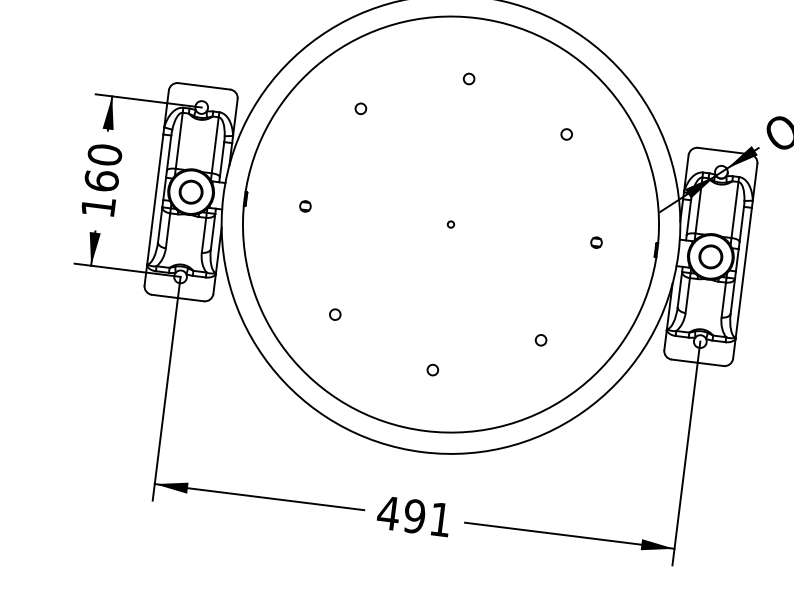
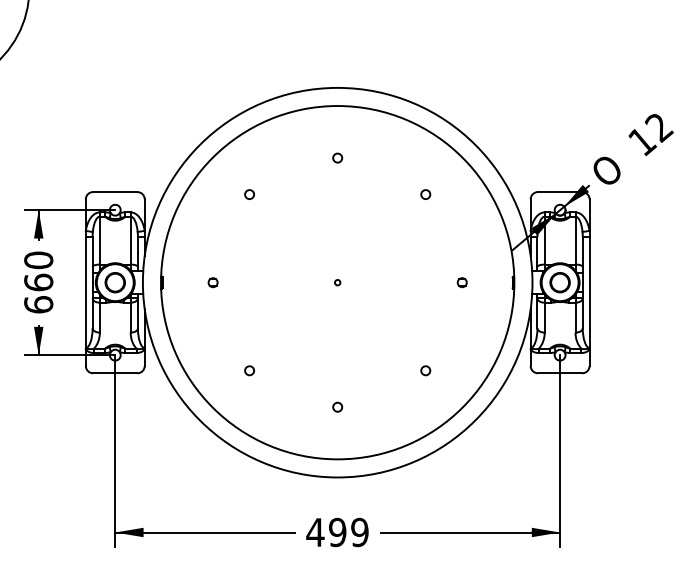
text: (98, 206) -> (38, 304), 160 -> 660
text: (440, 519) -> (359, 532), 491 -> 499

